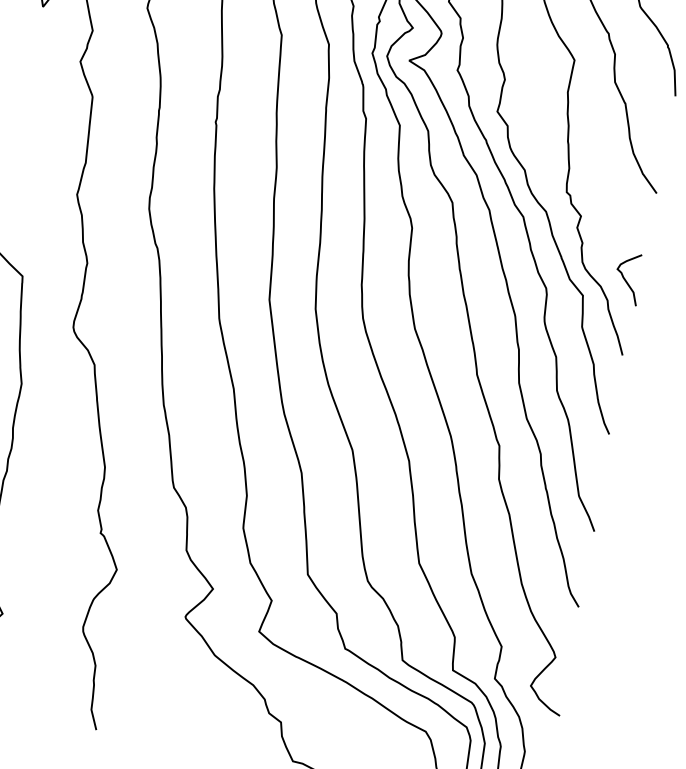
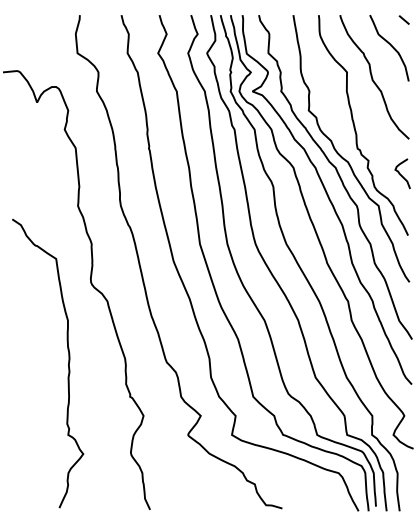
curve: (626, 278) -> (401, 174), moved

